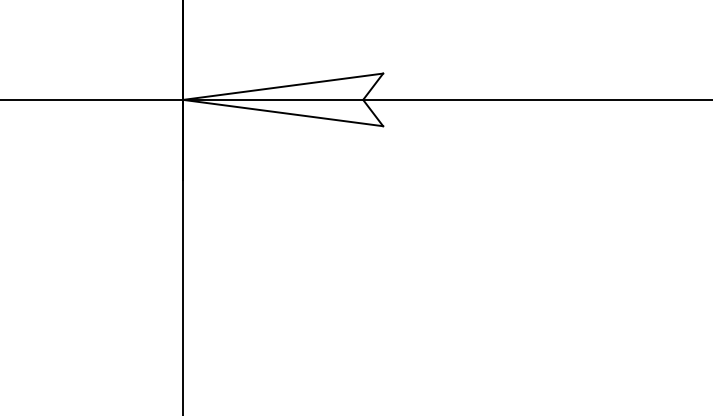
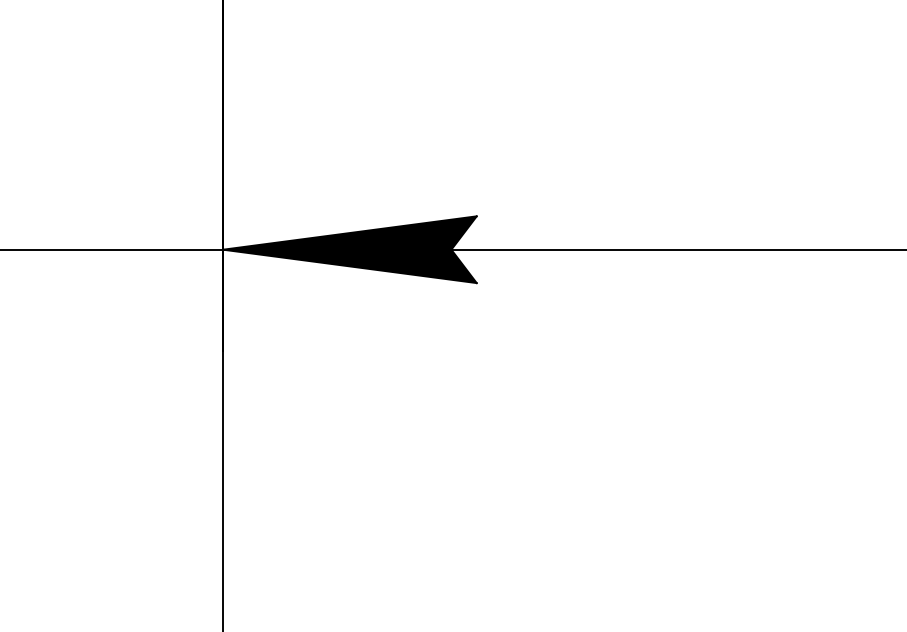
fill: (282, 99) -> (349, 249), added

